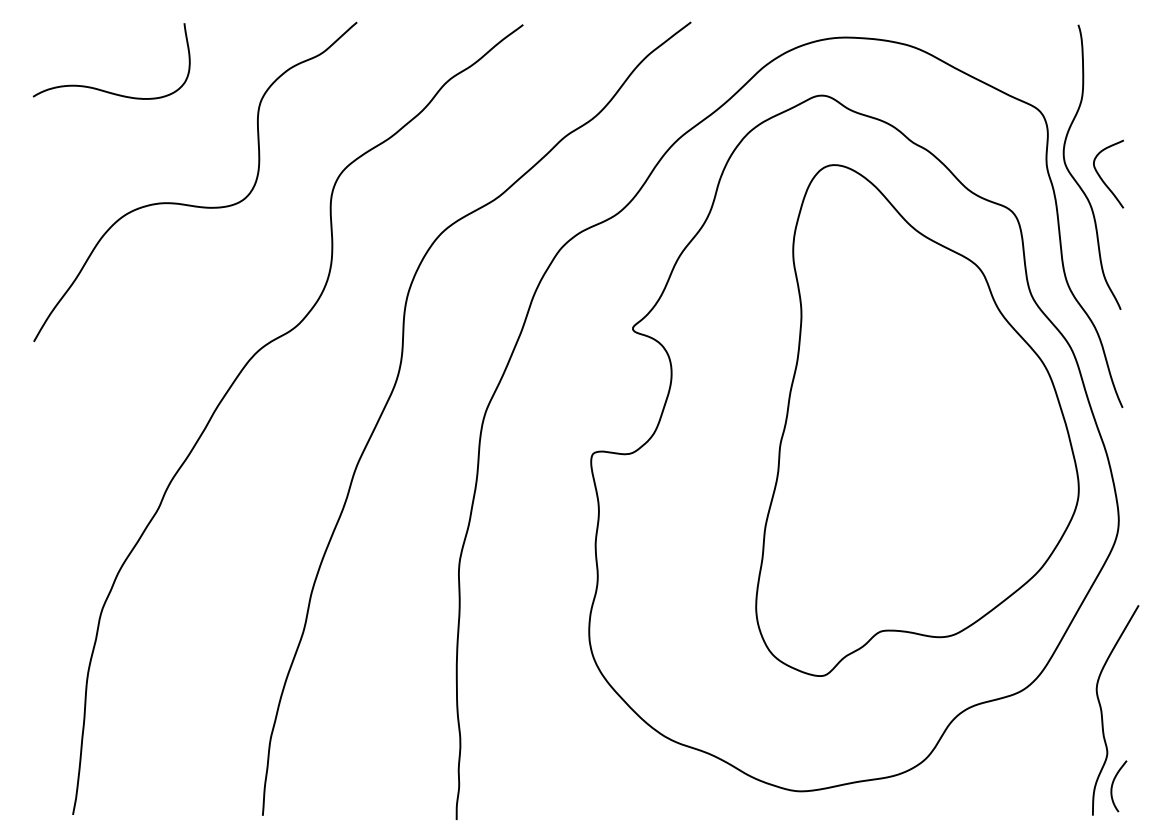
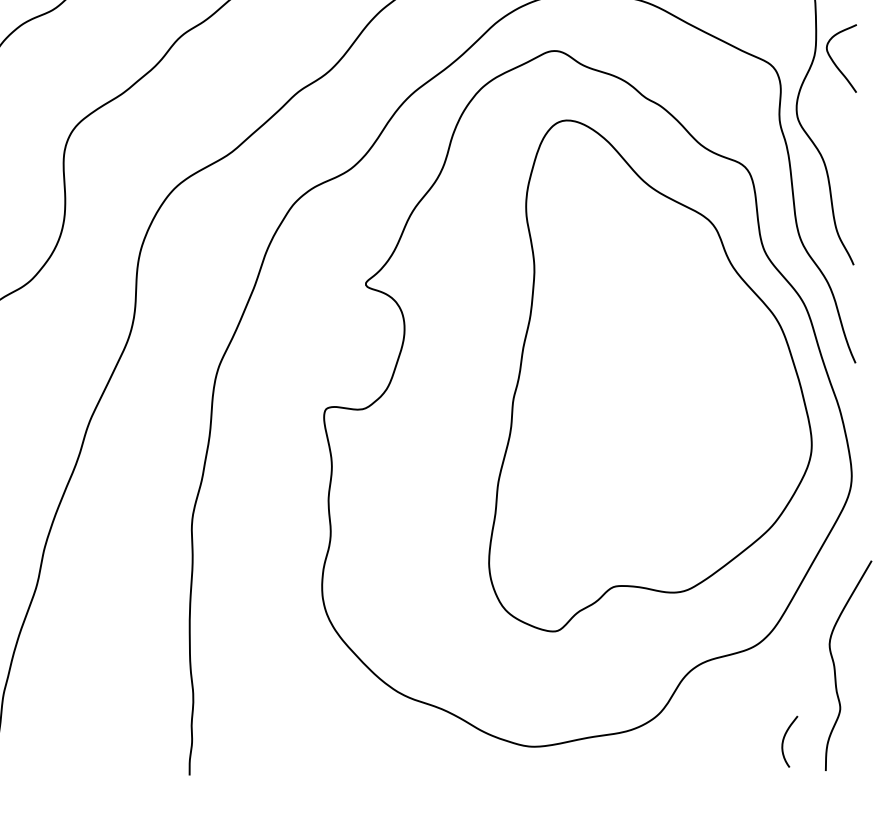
curve: (1102, 178) -> (835, 62), moved
curve: (1113, 784) -> (784, 739), moved

